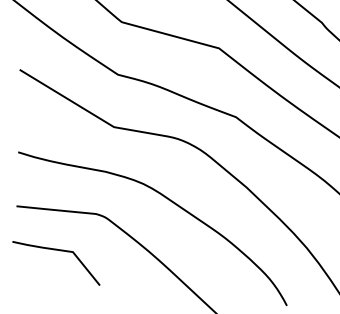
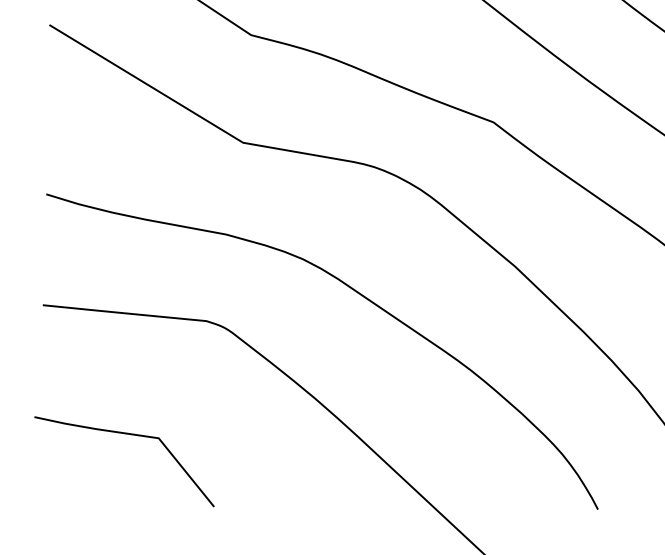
line: (60, 251) -> (133, 437), moved

